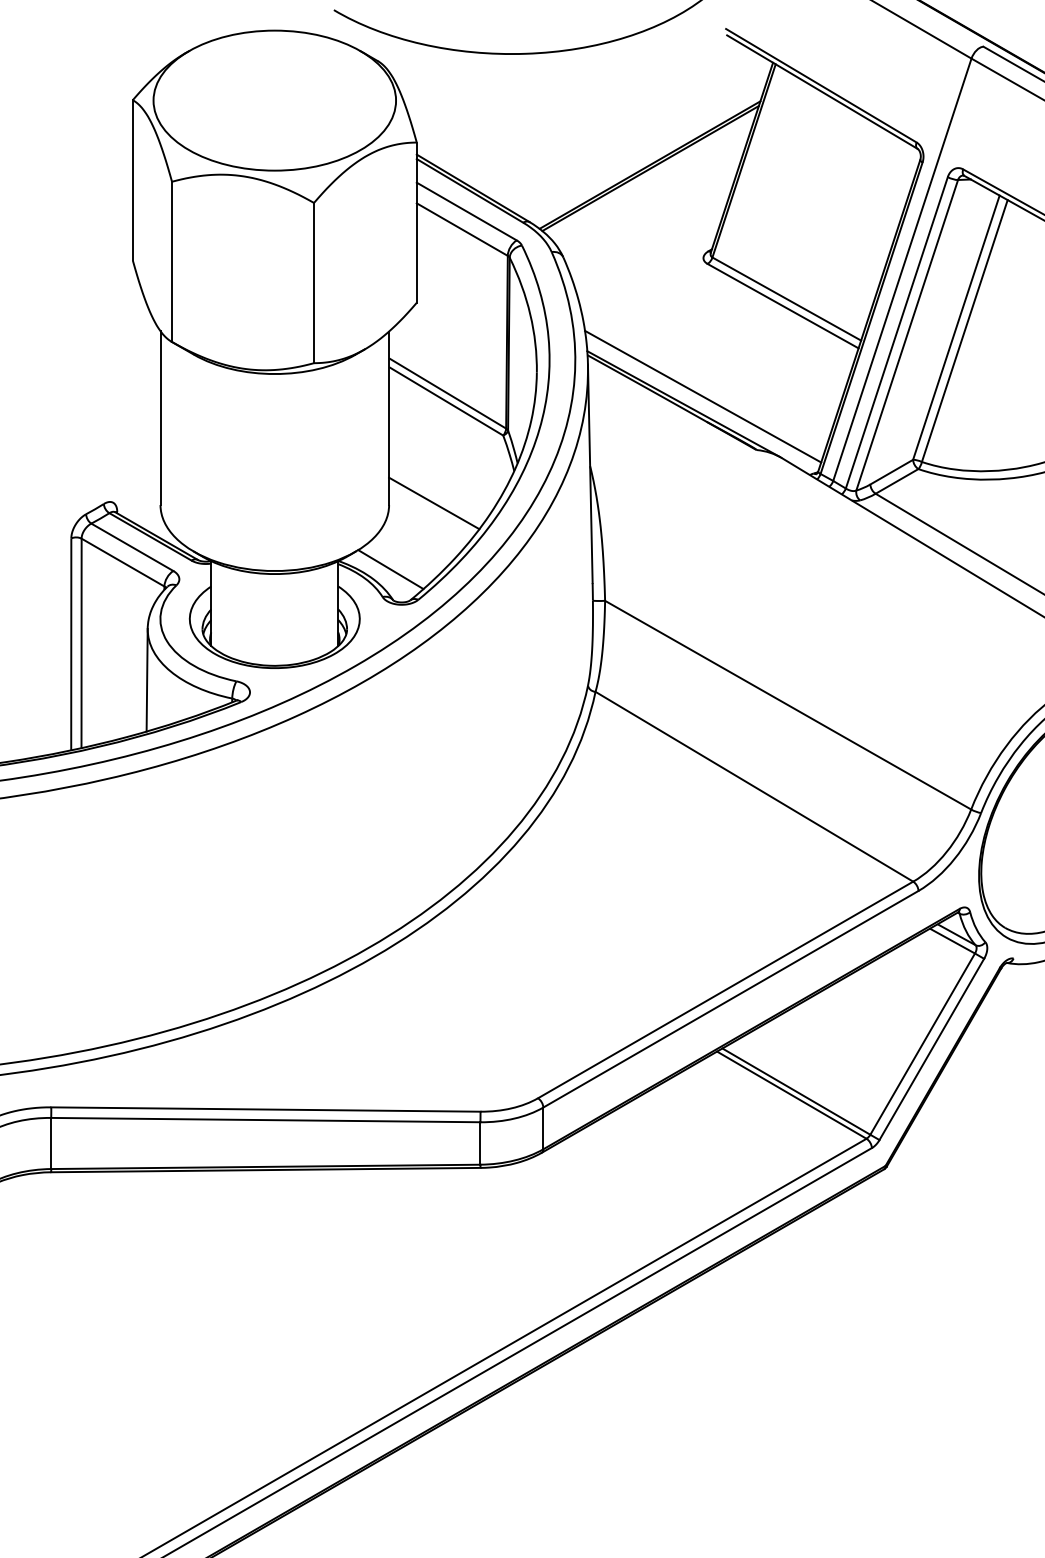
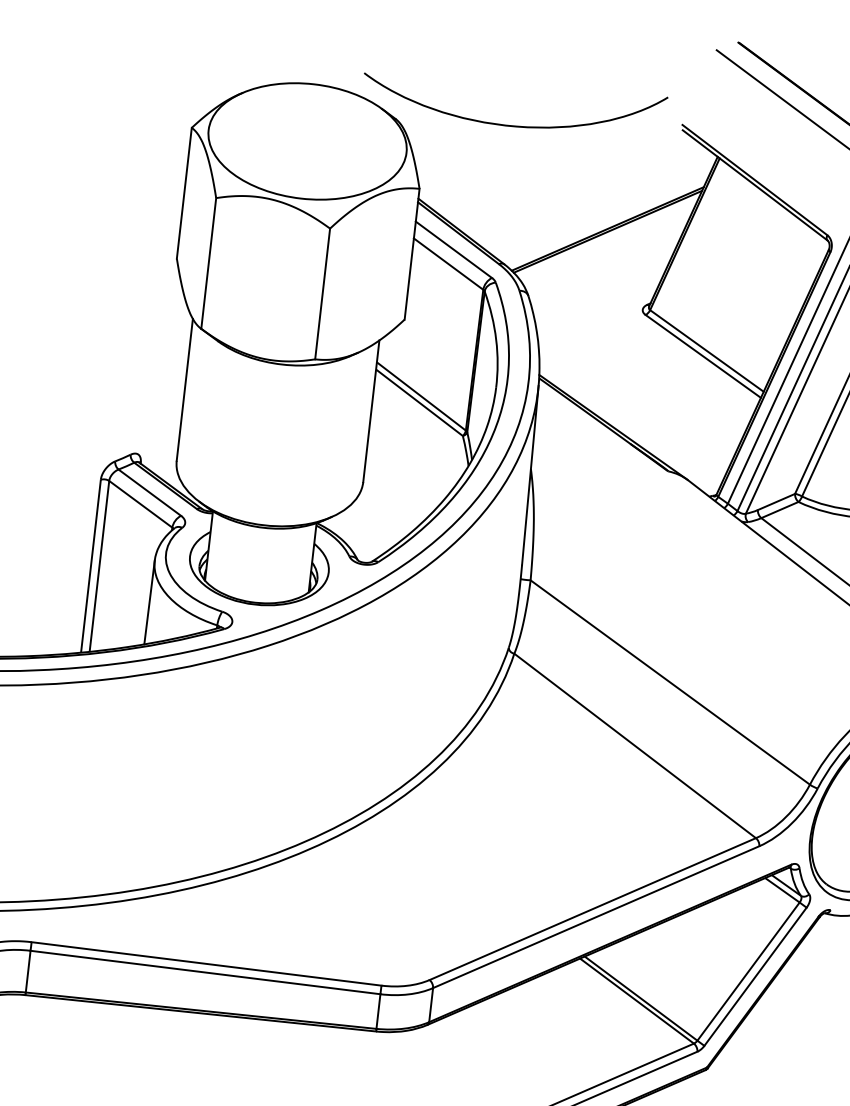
line: (703, 396) -> (629, 422), removed
line: (434, 503) -> (400, 485), removed
line: (390, 569) -> (358, 534), removed

